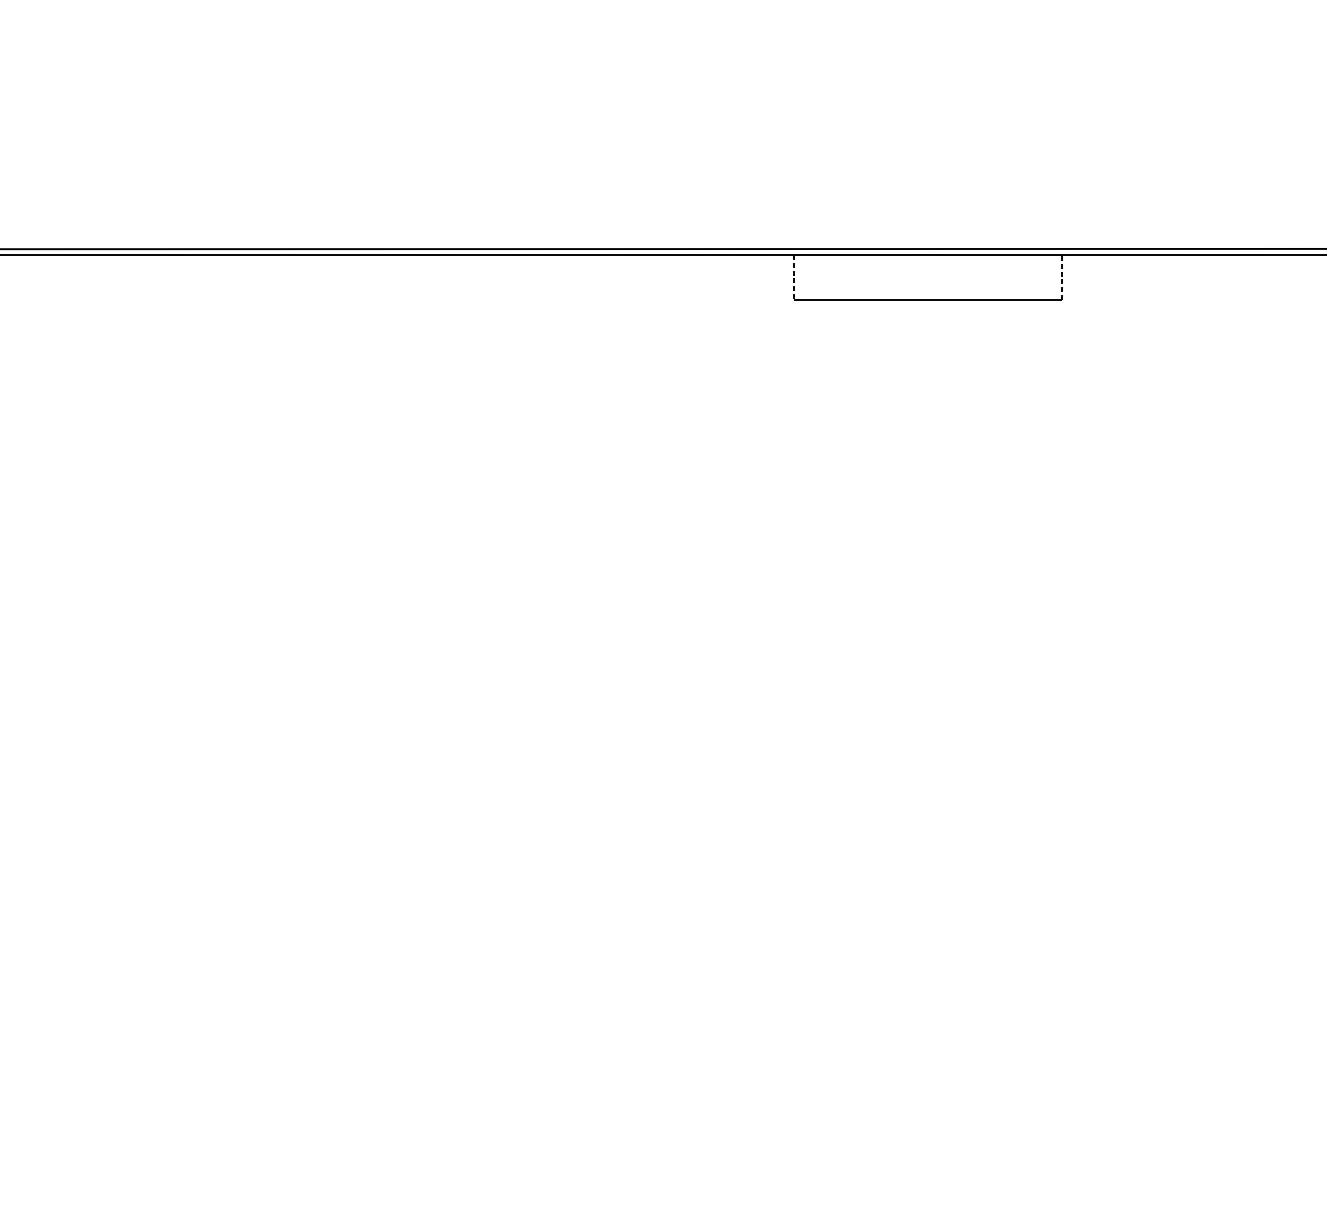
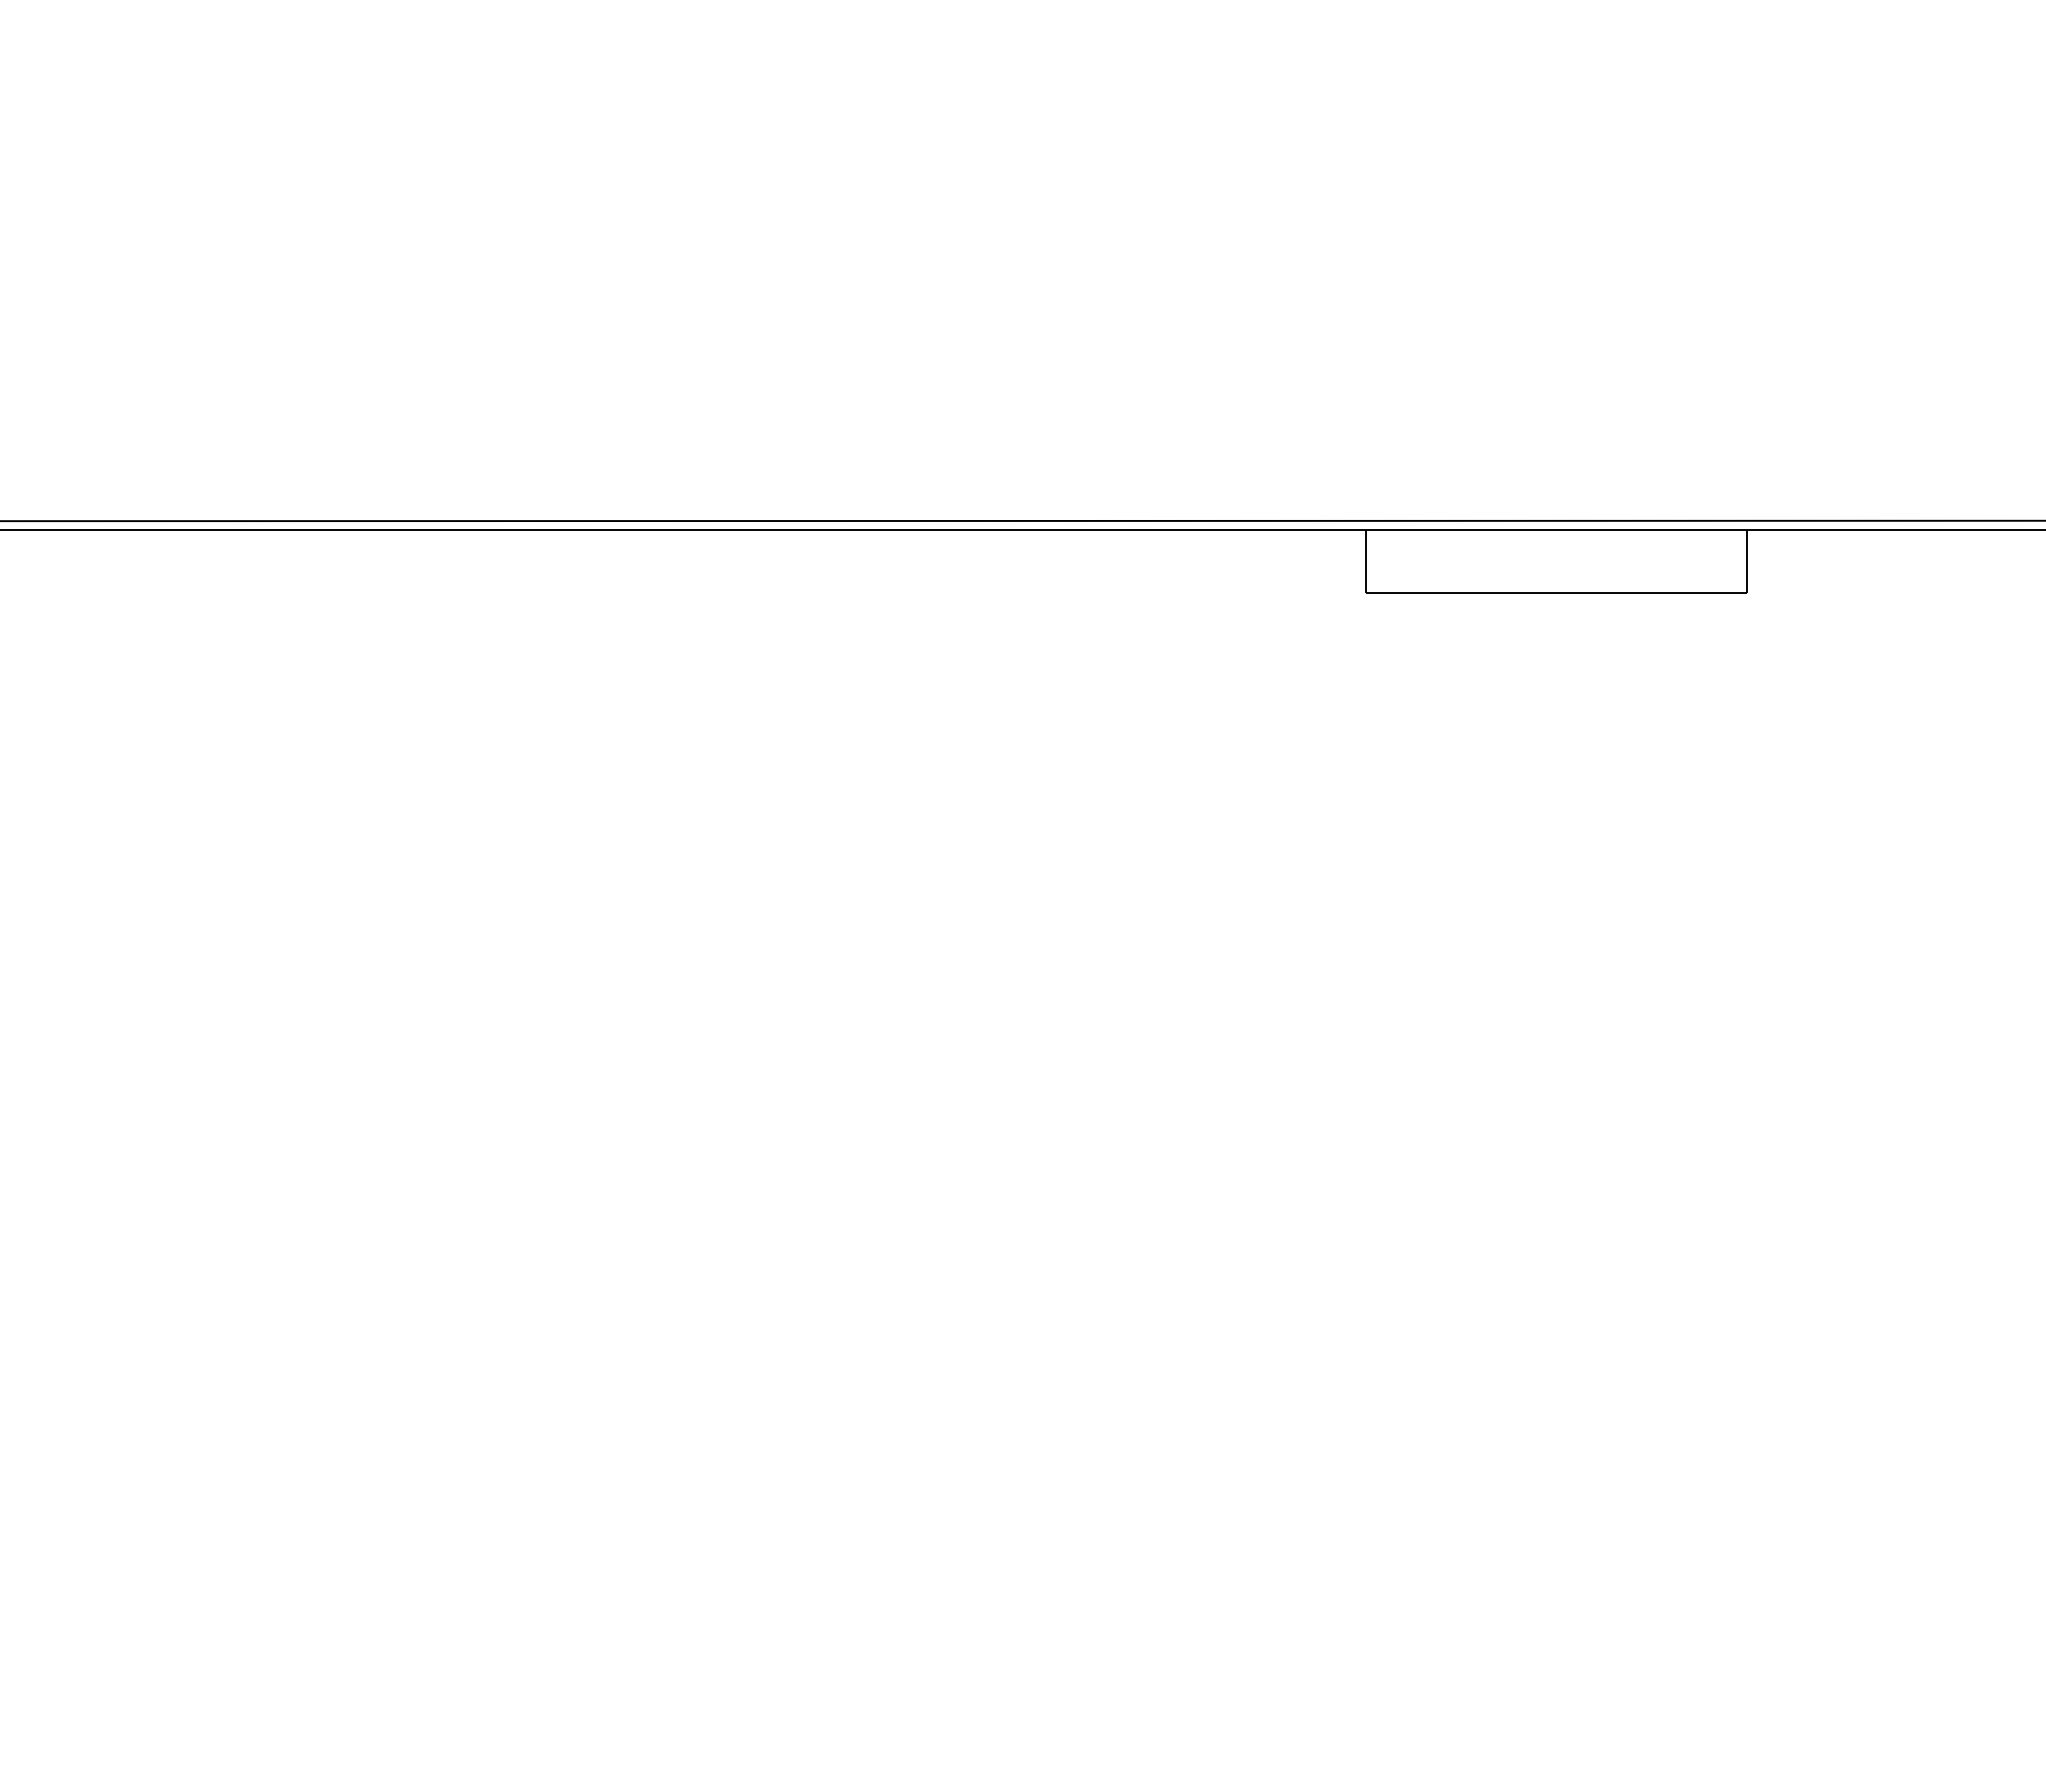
line: (794, 277) -> (1366, 561), dashed -> solid
line: (1061, 277) -> (1746, 561), dashed -> solid

